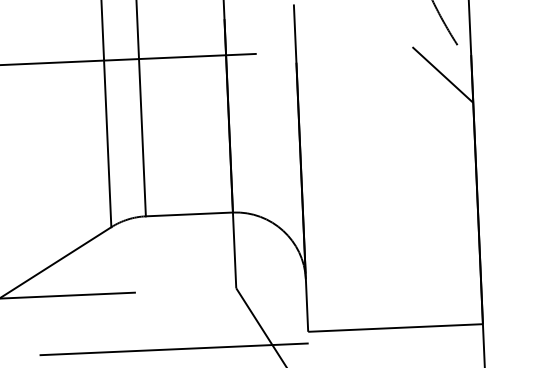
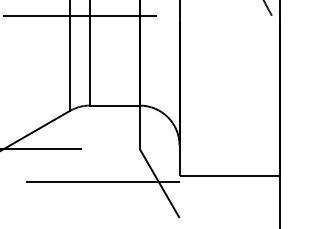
line: (442, 73) -> (262, 31), removed

